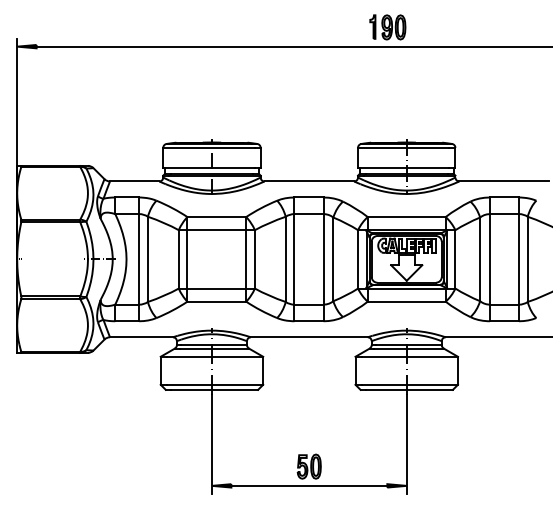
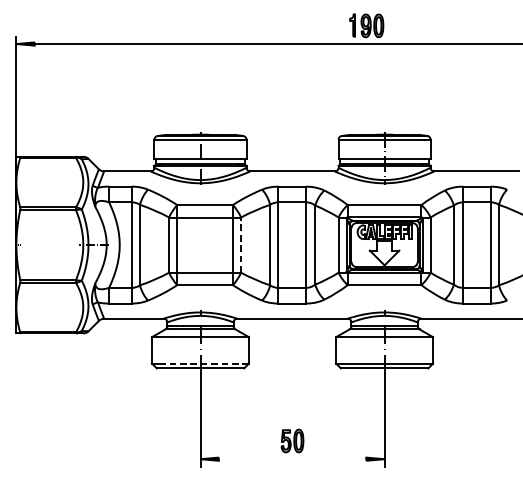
line: (254, 258) -> (240, 244), solid -> dashed
line: (214, 384) -> (202, 363), solid -> dashed
line: (309, 485) -> (292, 458), removed

